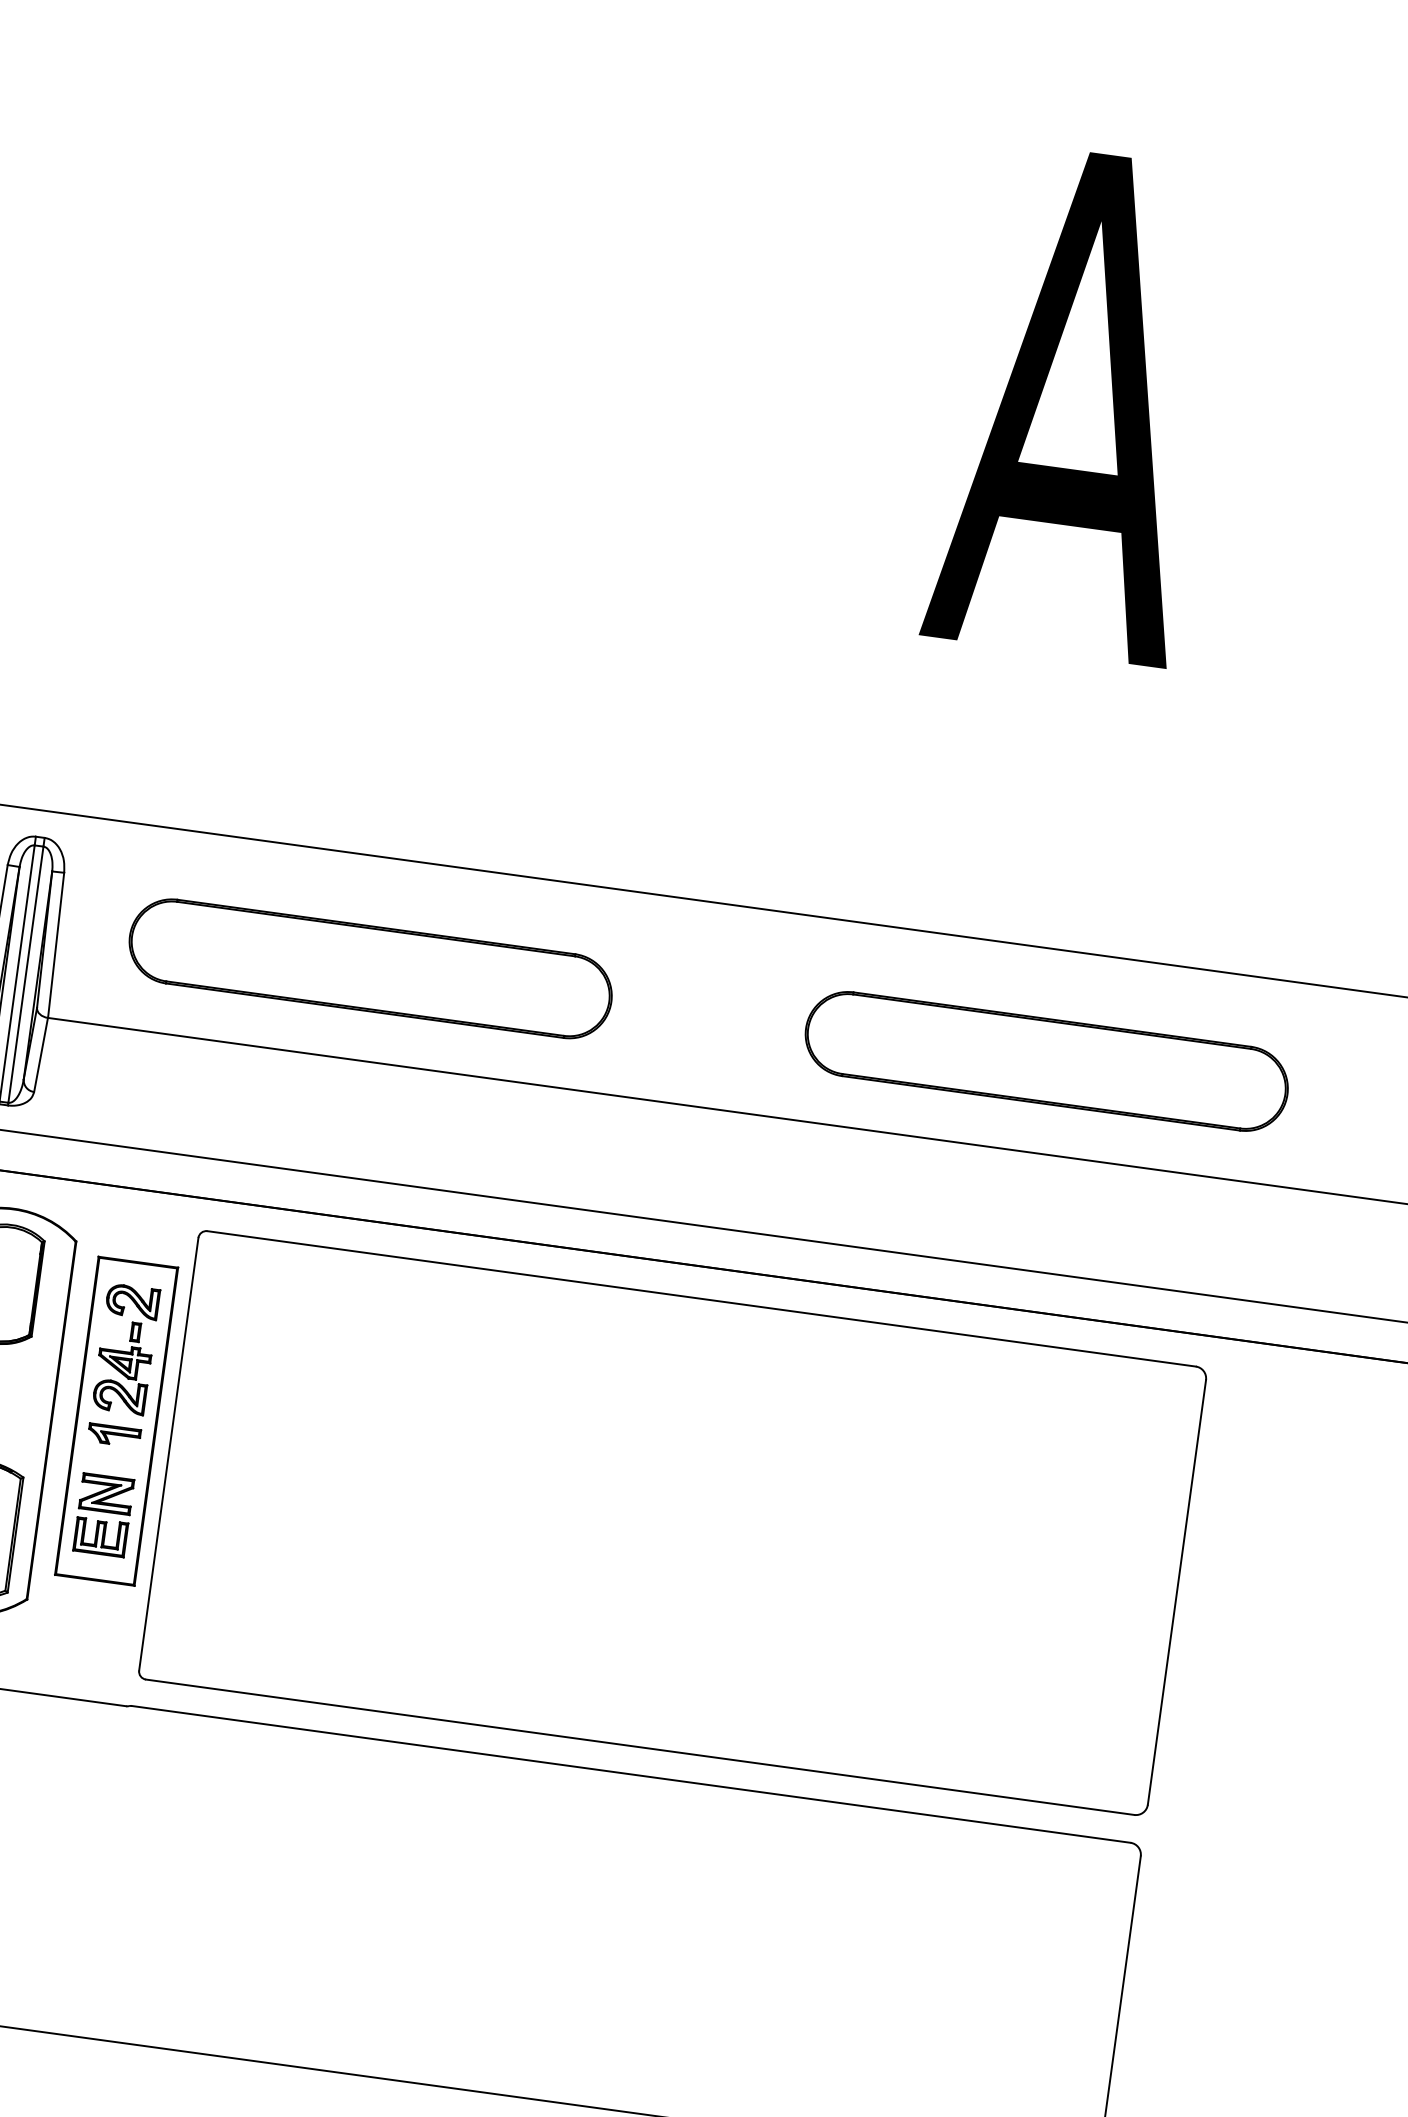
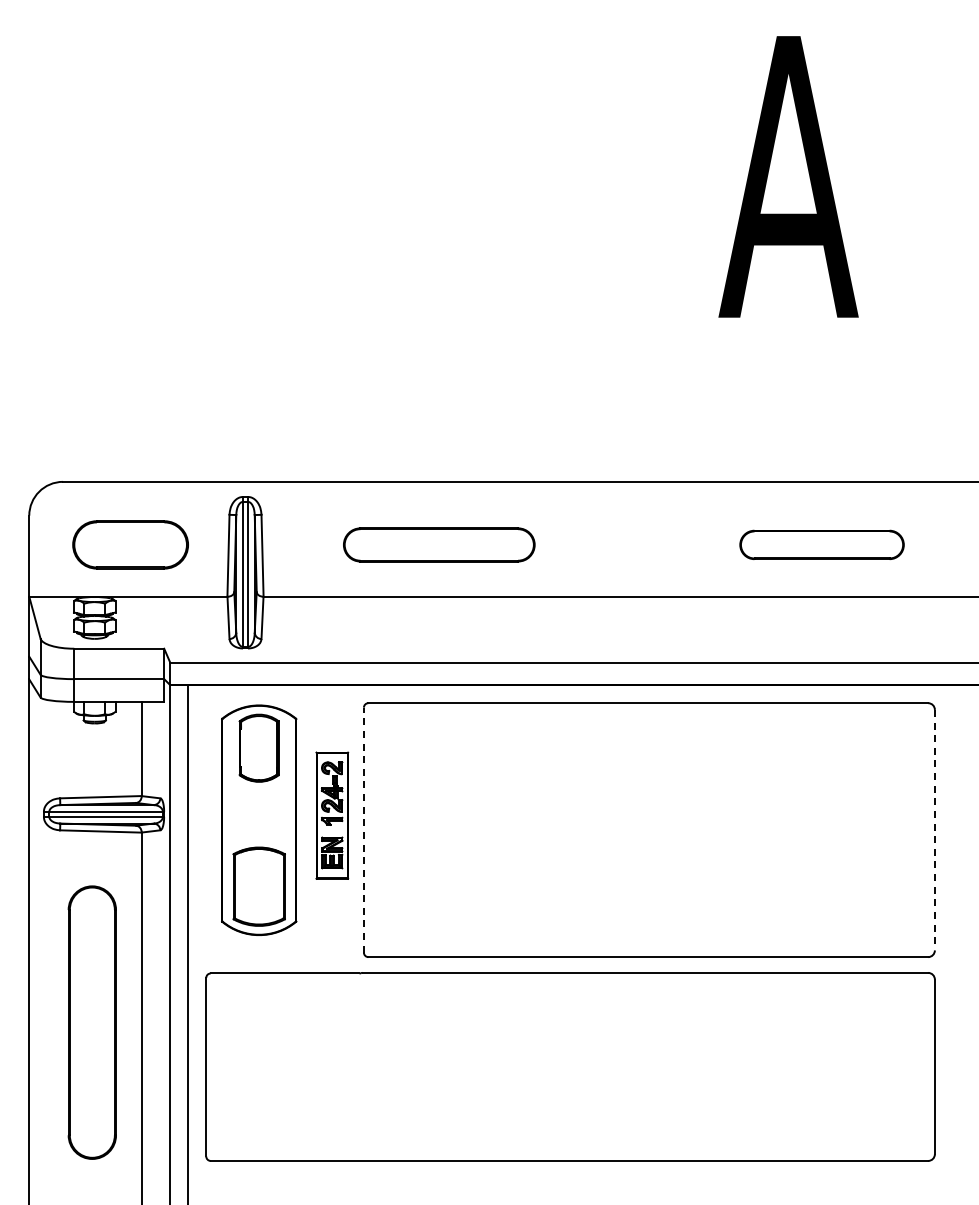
part: (371, 968) -> (439, 544), size x0.7
part: (1045, 1060) -> (821, 544), size x0.6
part: (115, 1420) -> (331, 815), size x0.7
line: (167, 1454) -> (363, 830), solid -> dashed
line: (1176, 1592) -> (934, 830), solid -> dashed

